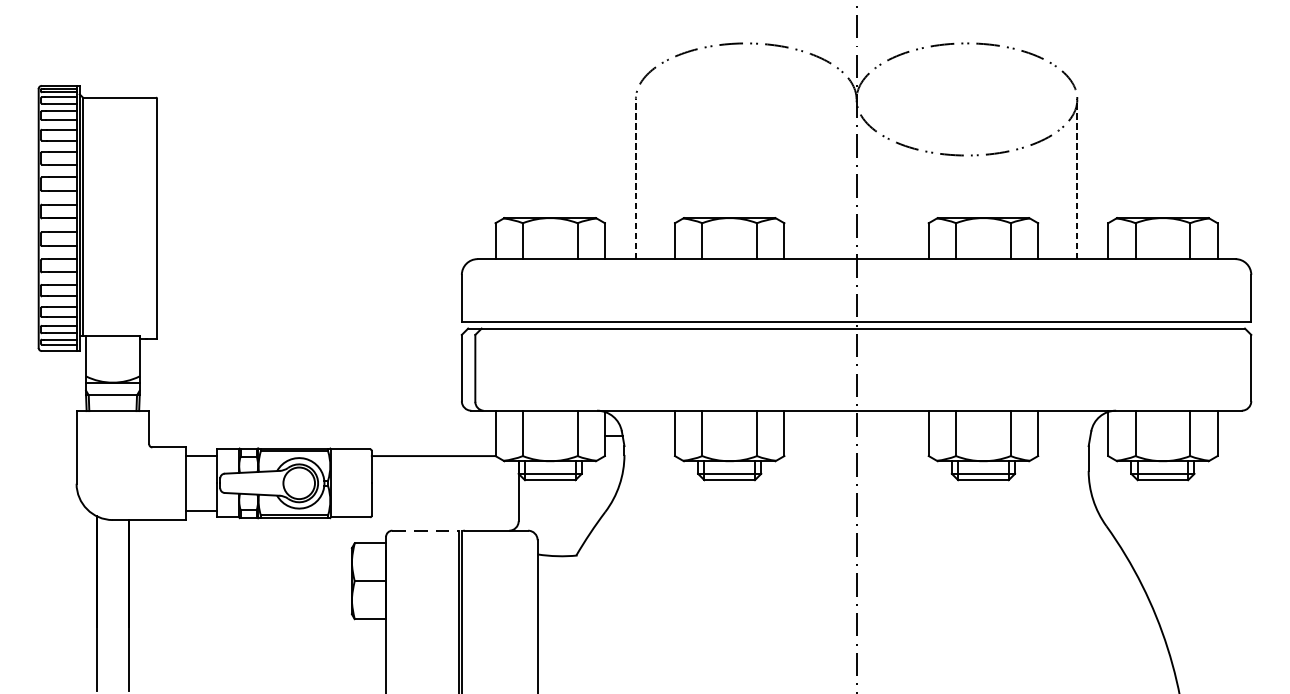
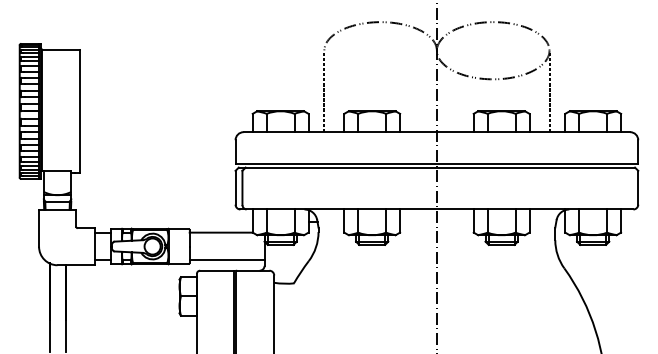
line: (444, 510) -> (226, 260), added
line: (426, 530) -> (217, 270), dashed -> solid

